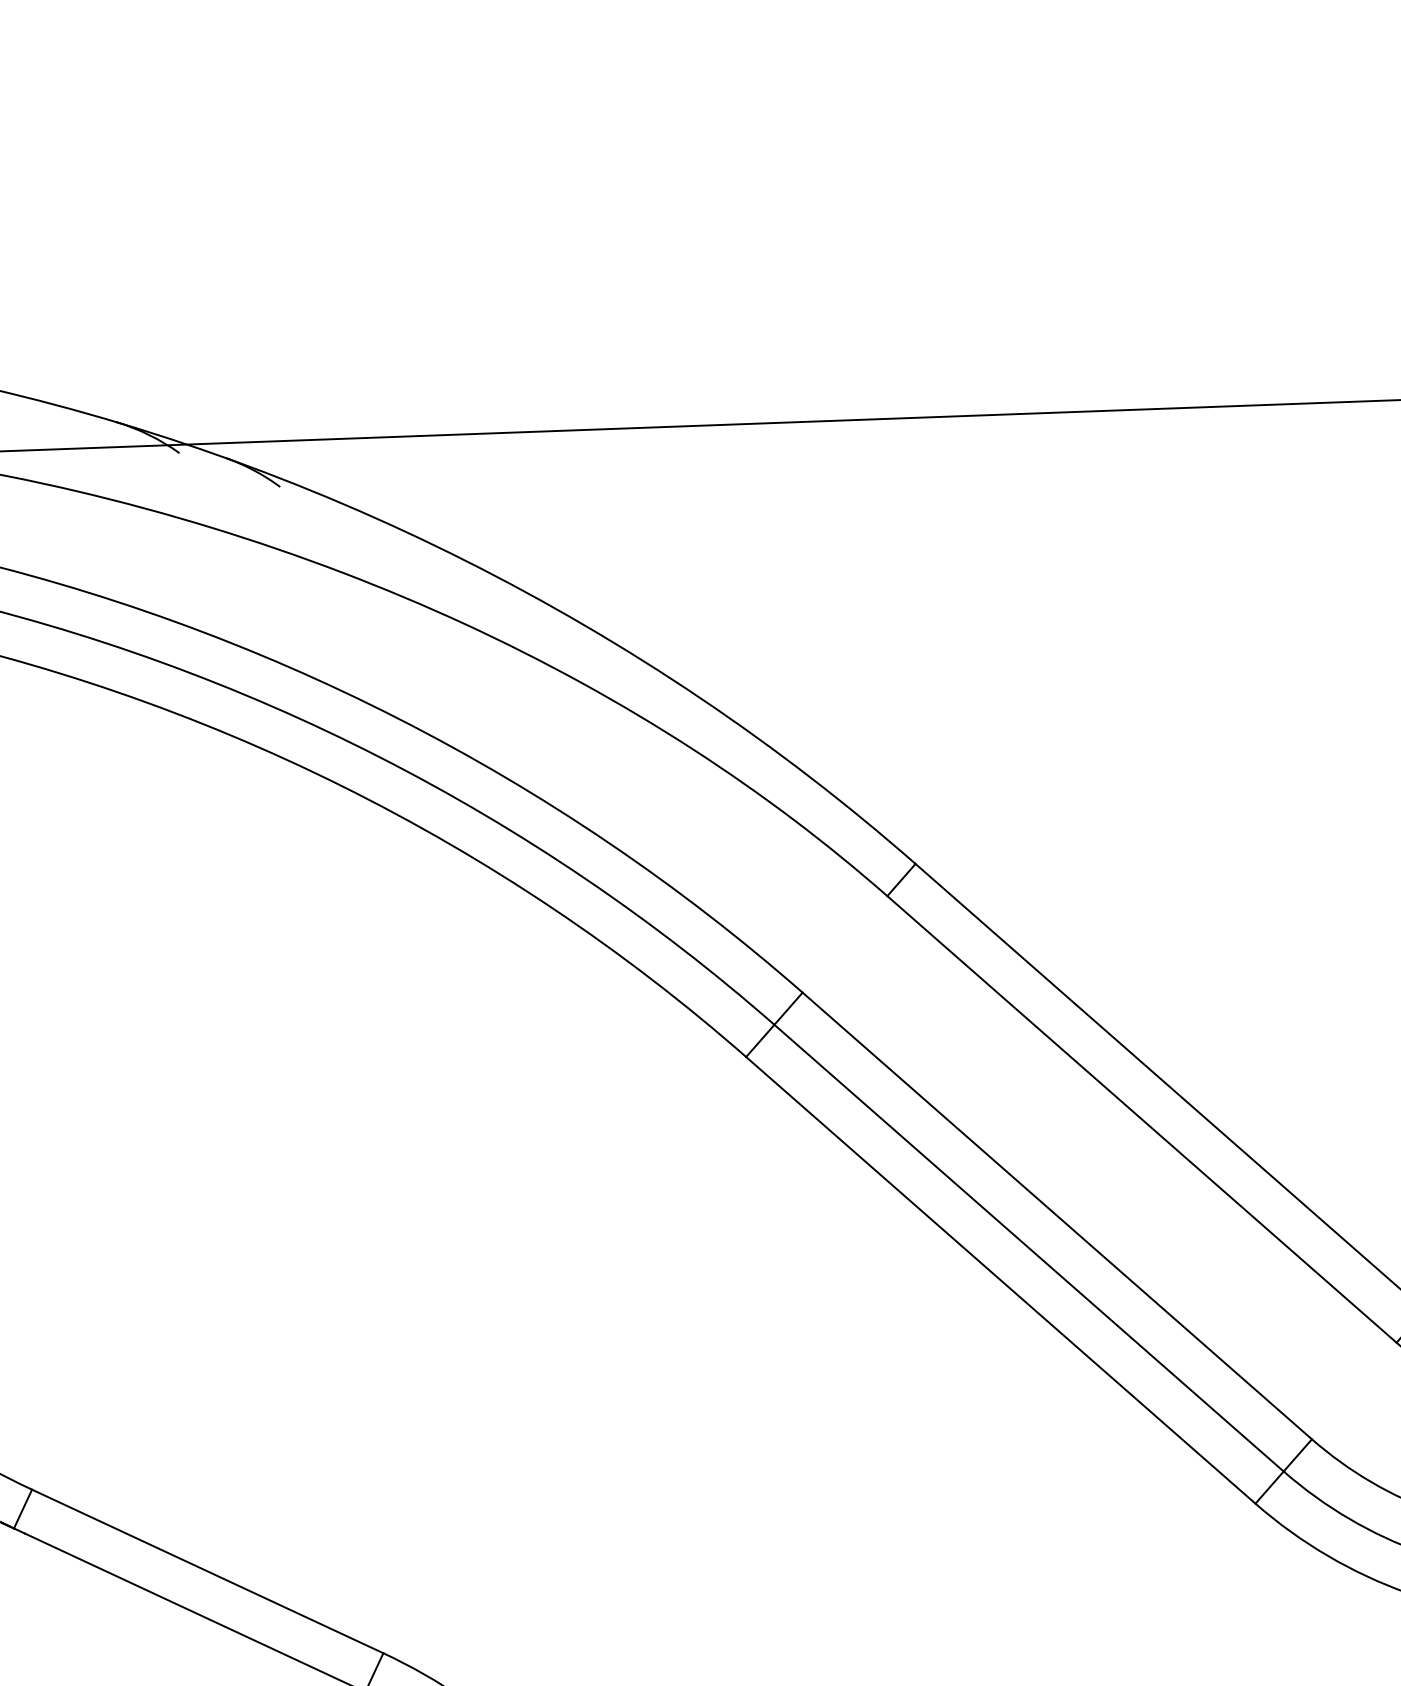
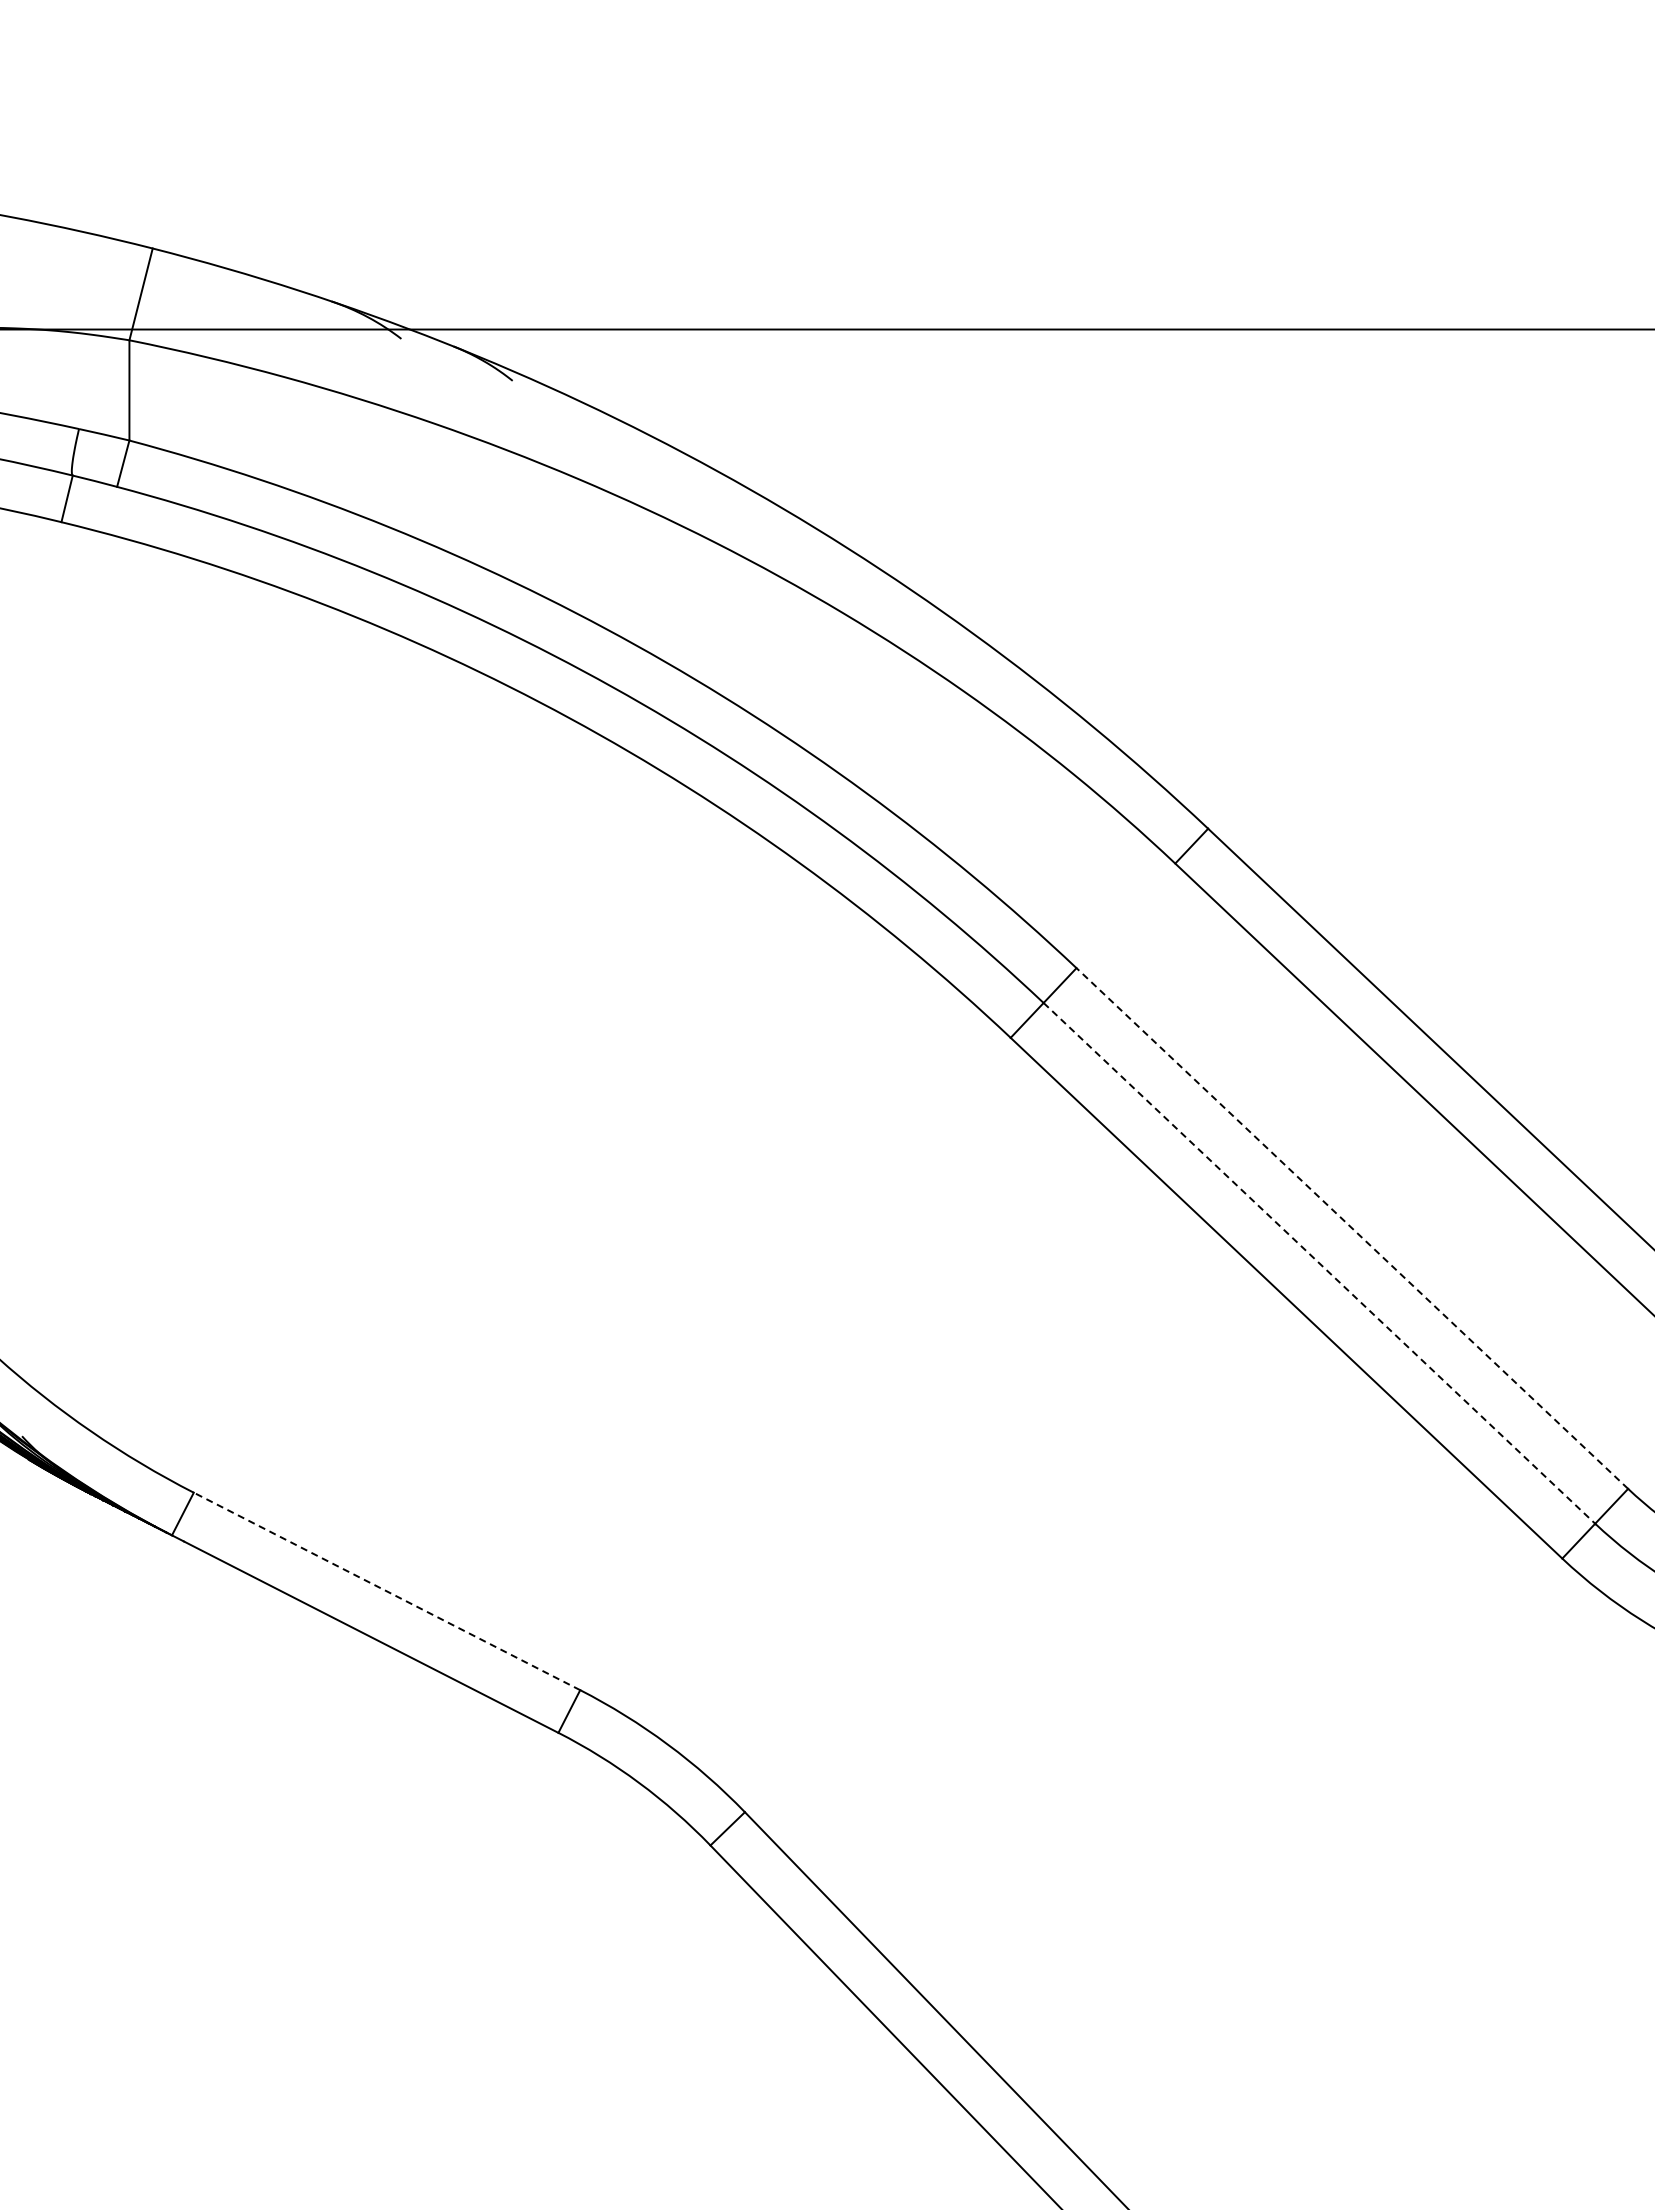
line: (1056, 1216) -> (1351, 1228), solid -> dashed
line: (1029, 1248) -> (1319, 1263), solid -> dashed
line: (208, 1571) -> (387, 1591), solid -> dashed

